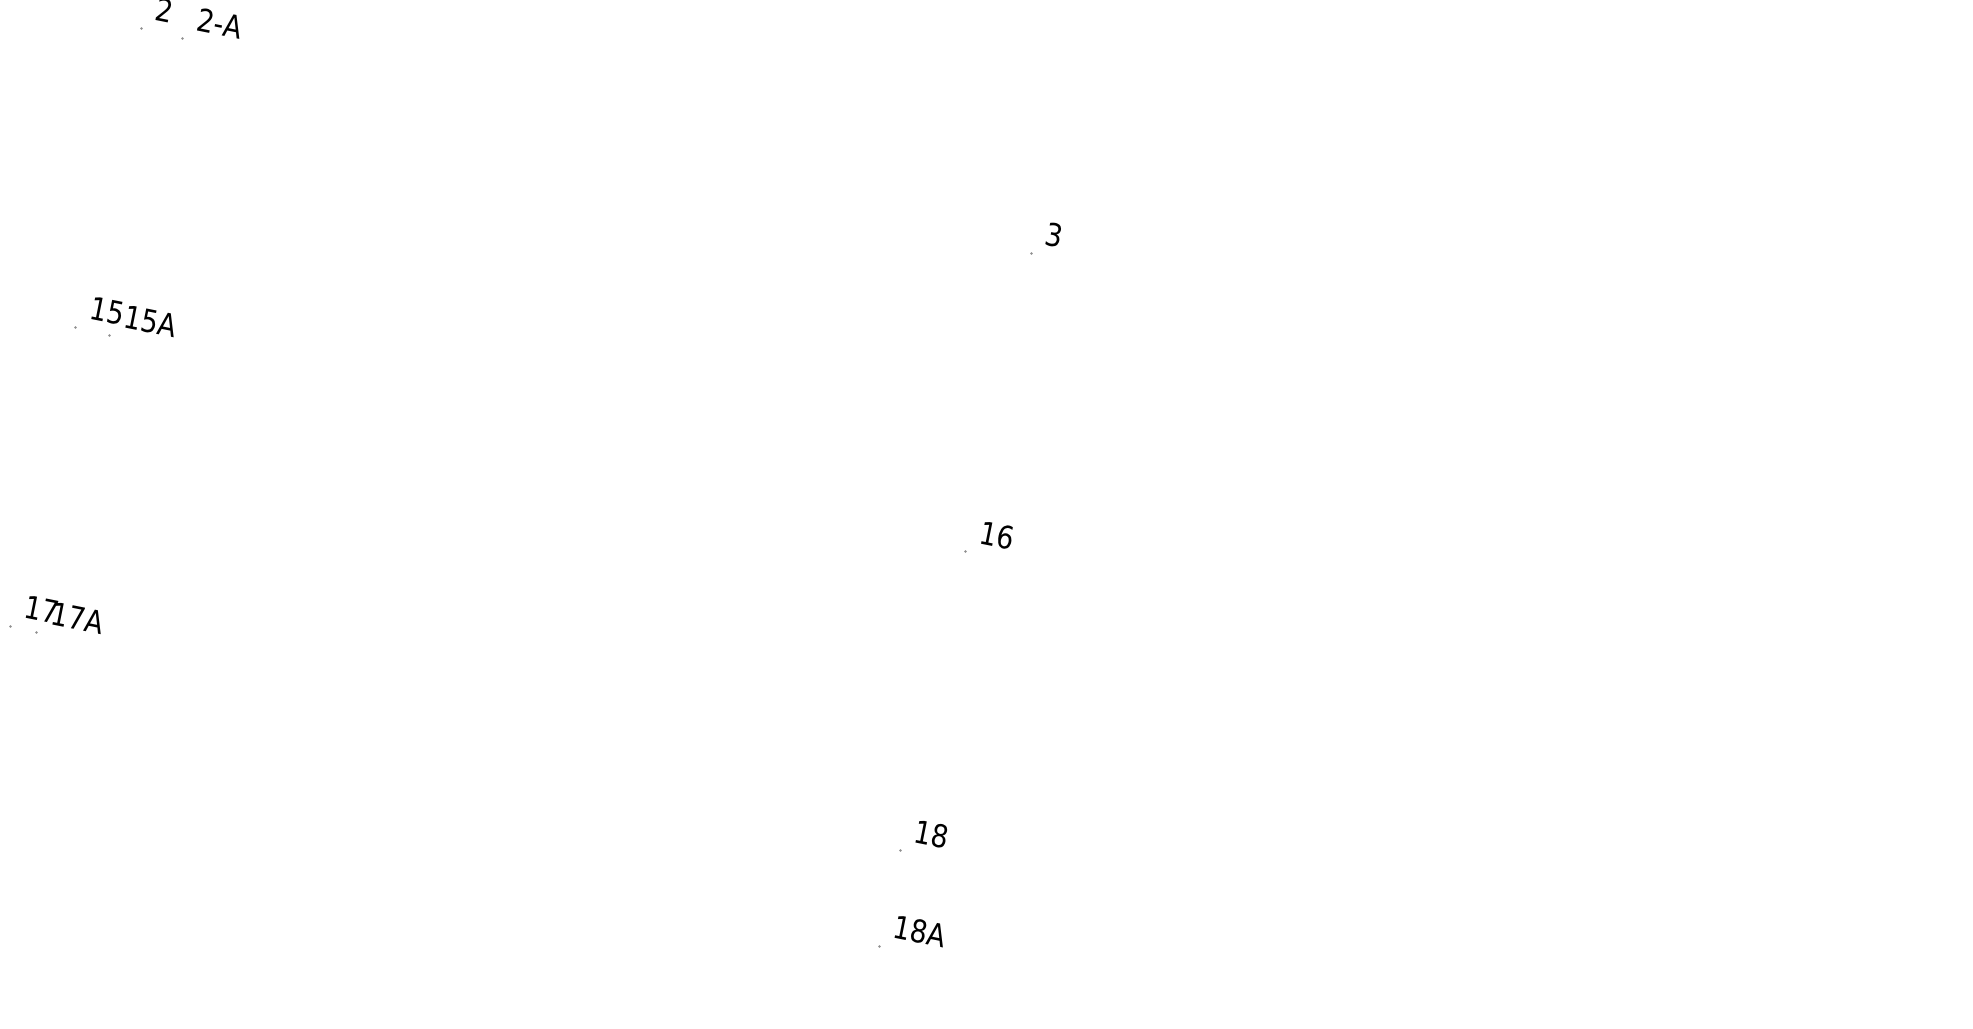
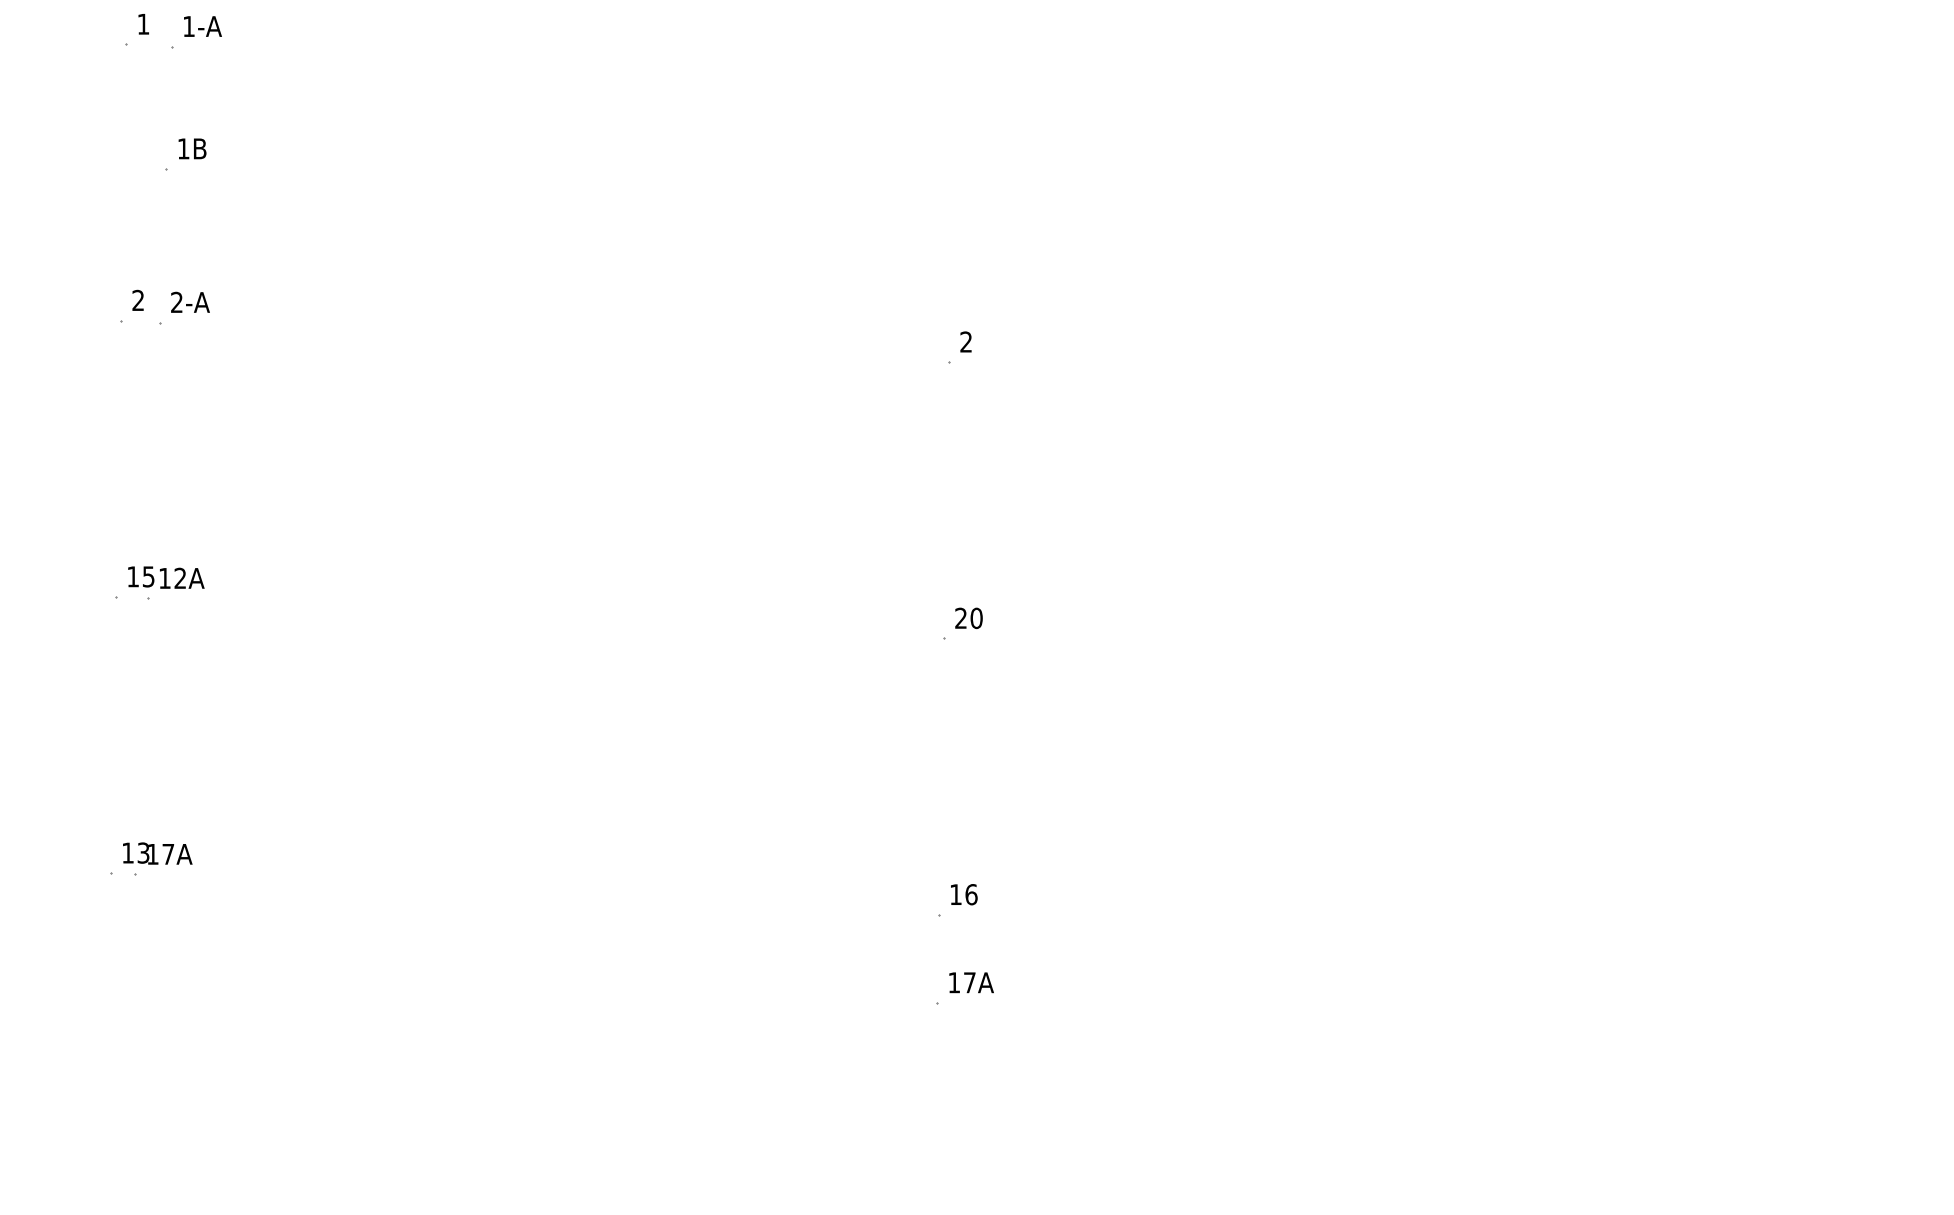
text: (1054, 234) -> (966, 341), 3 -> 2
text: (149, 320) -> (180, 578), 15A -> 12A
text: (996, 534) -> (968, 617), 16 -> 20
text: (49, 610) -> (143, 852), 17 -> 13
text: (939, 835) -> (971, 894), 18 -> 16
text: (918, 930) -> (969, 982), 18A -> 17A

